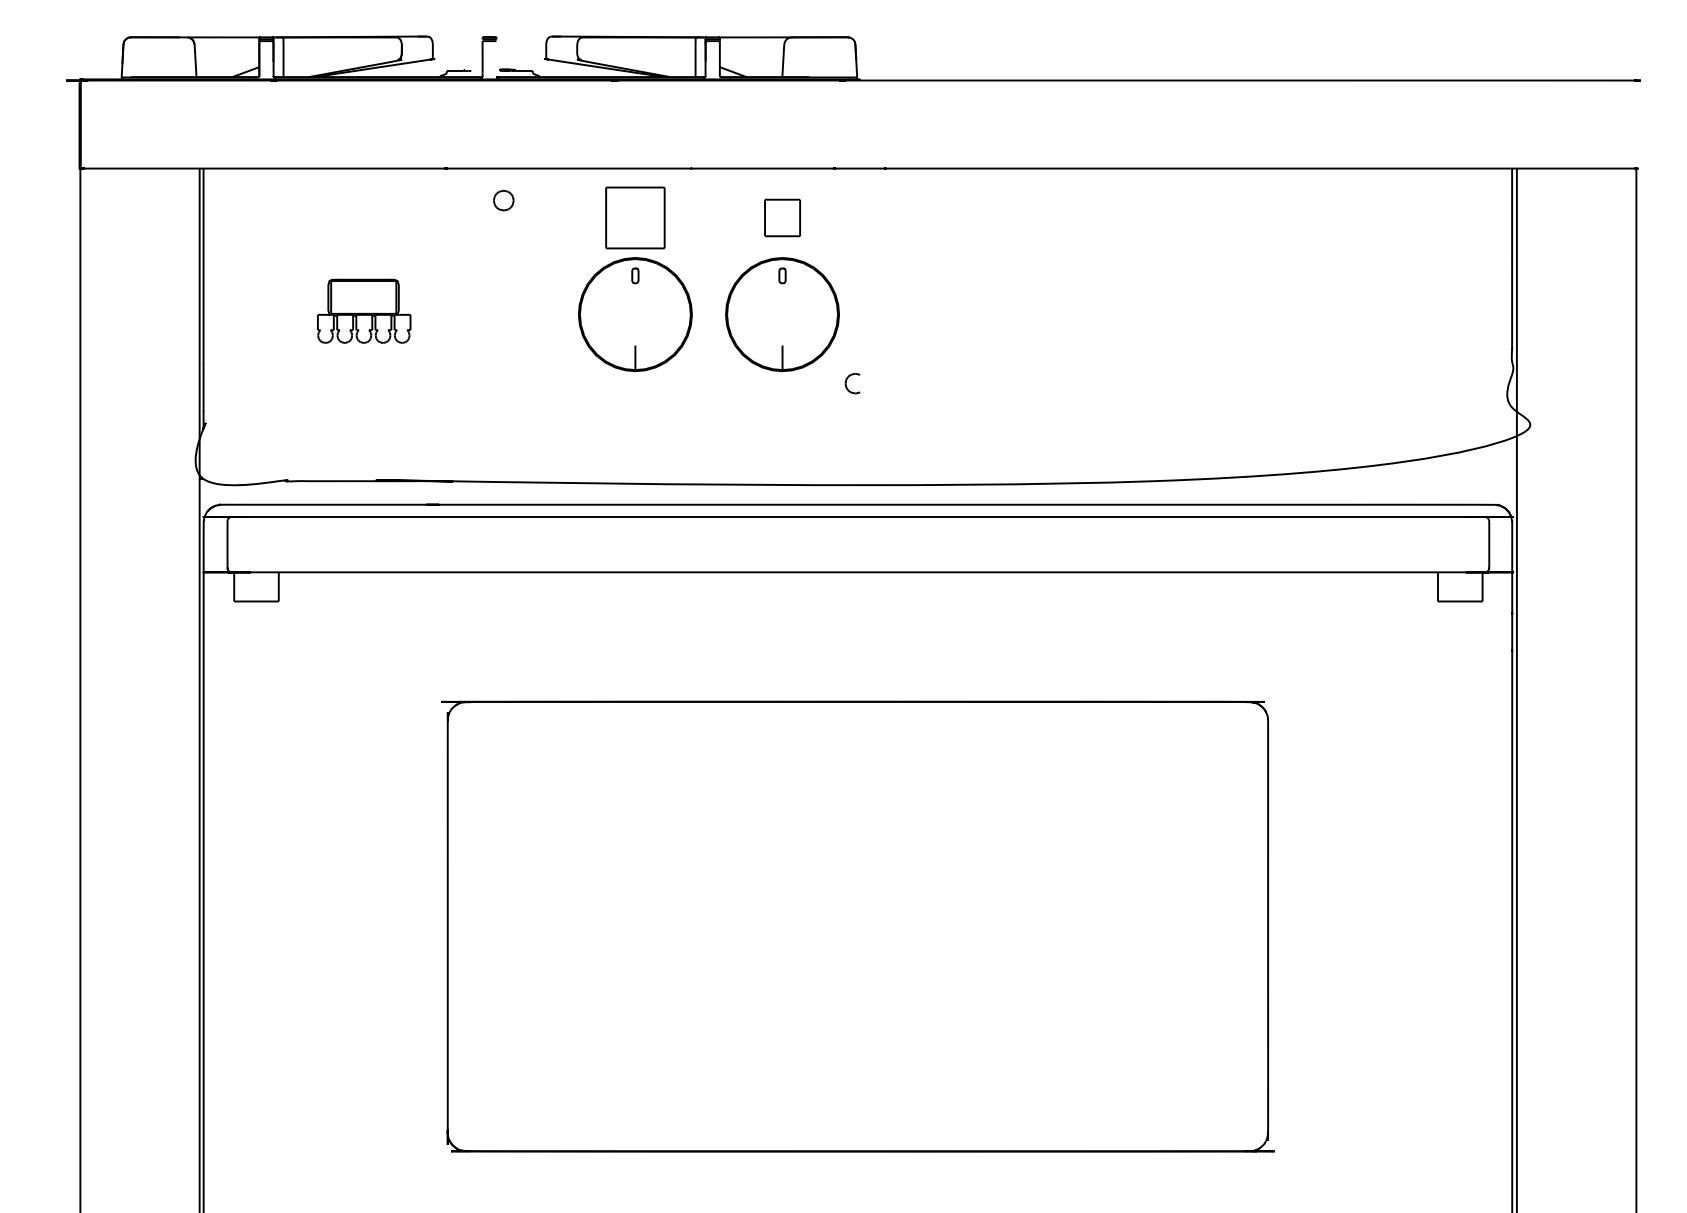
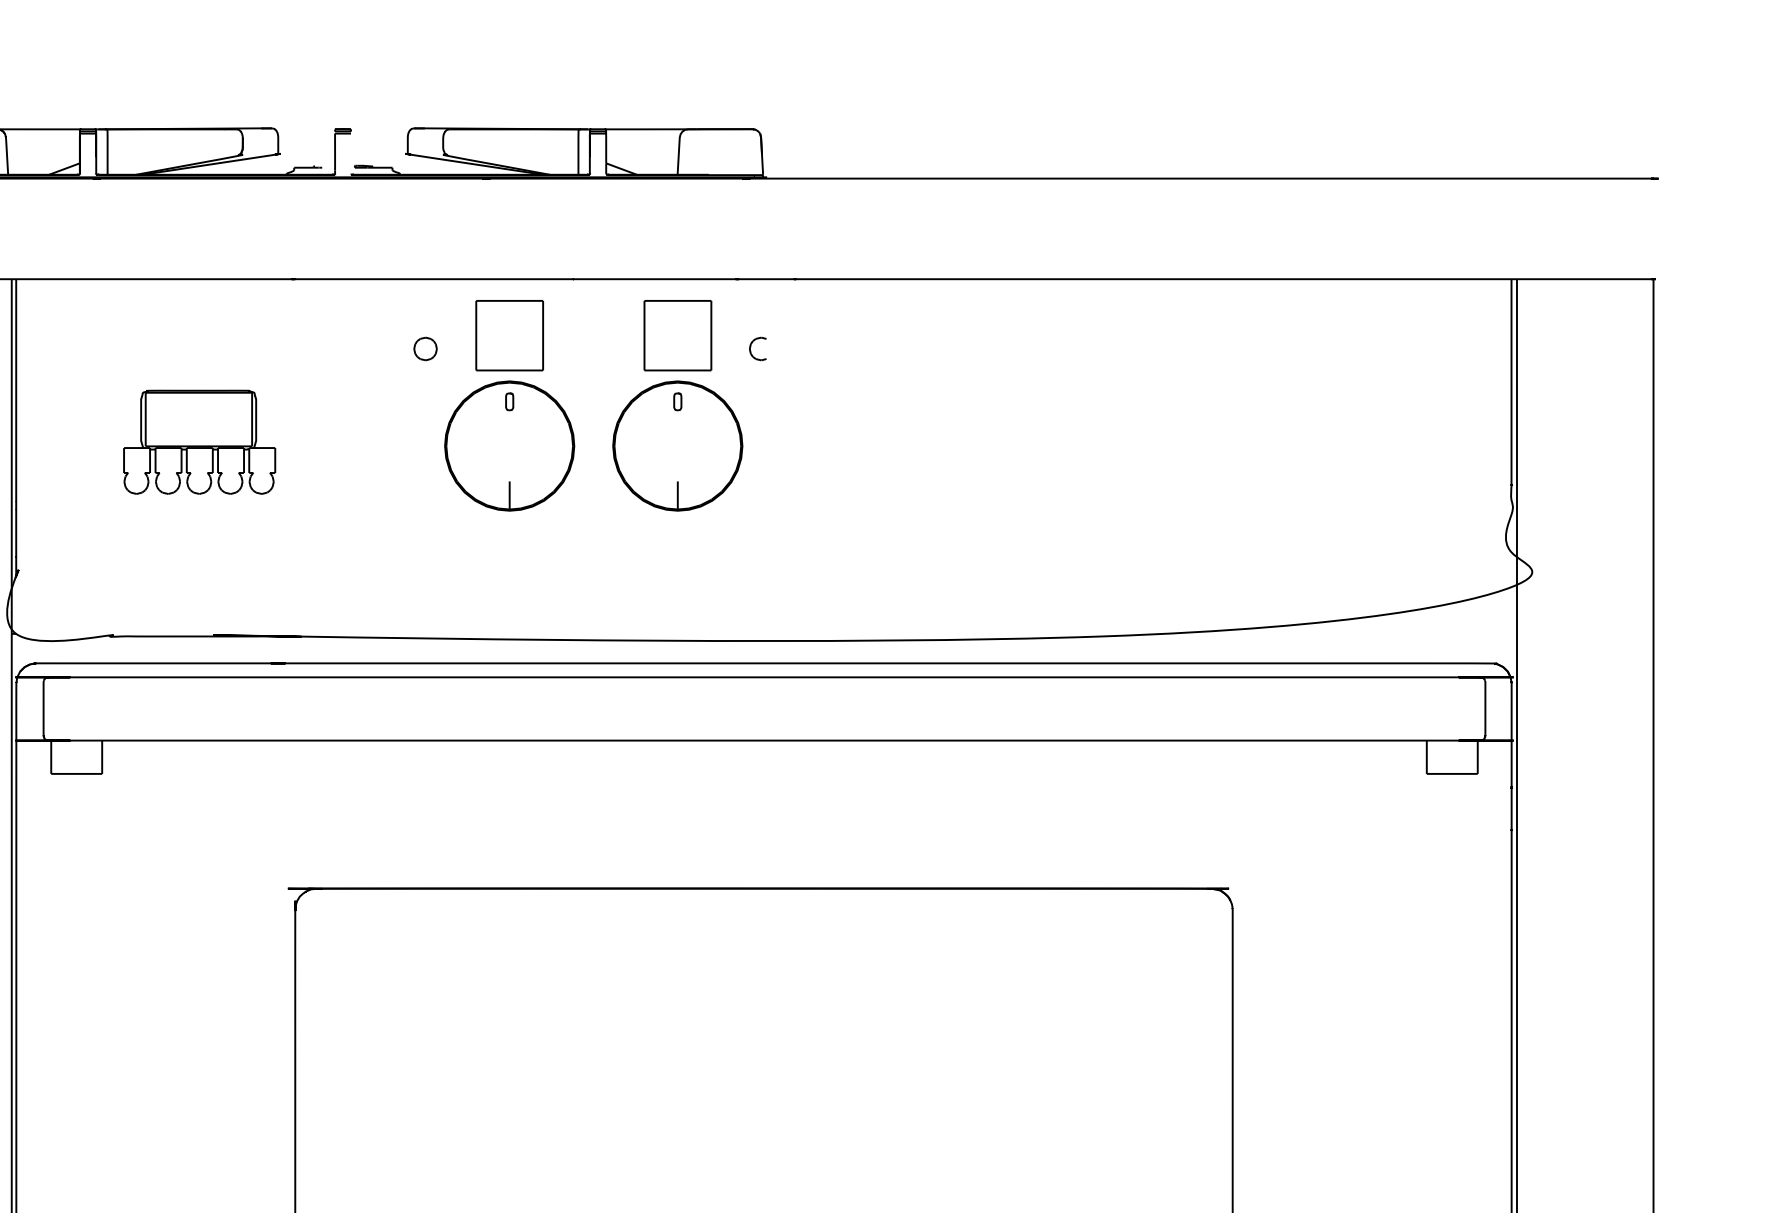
part: (503, 200) -> (425, 348), moved
part: (782, 217) -> (677, 335), size x1.67
part: (364, 311) -> (200, 442), size x1.43
part: (852, 383) -> (757, 348), moved

